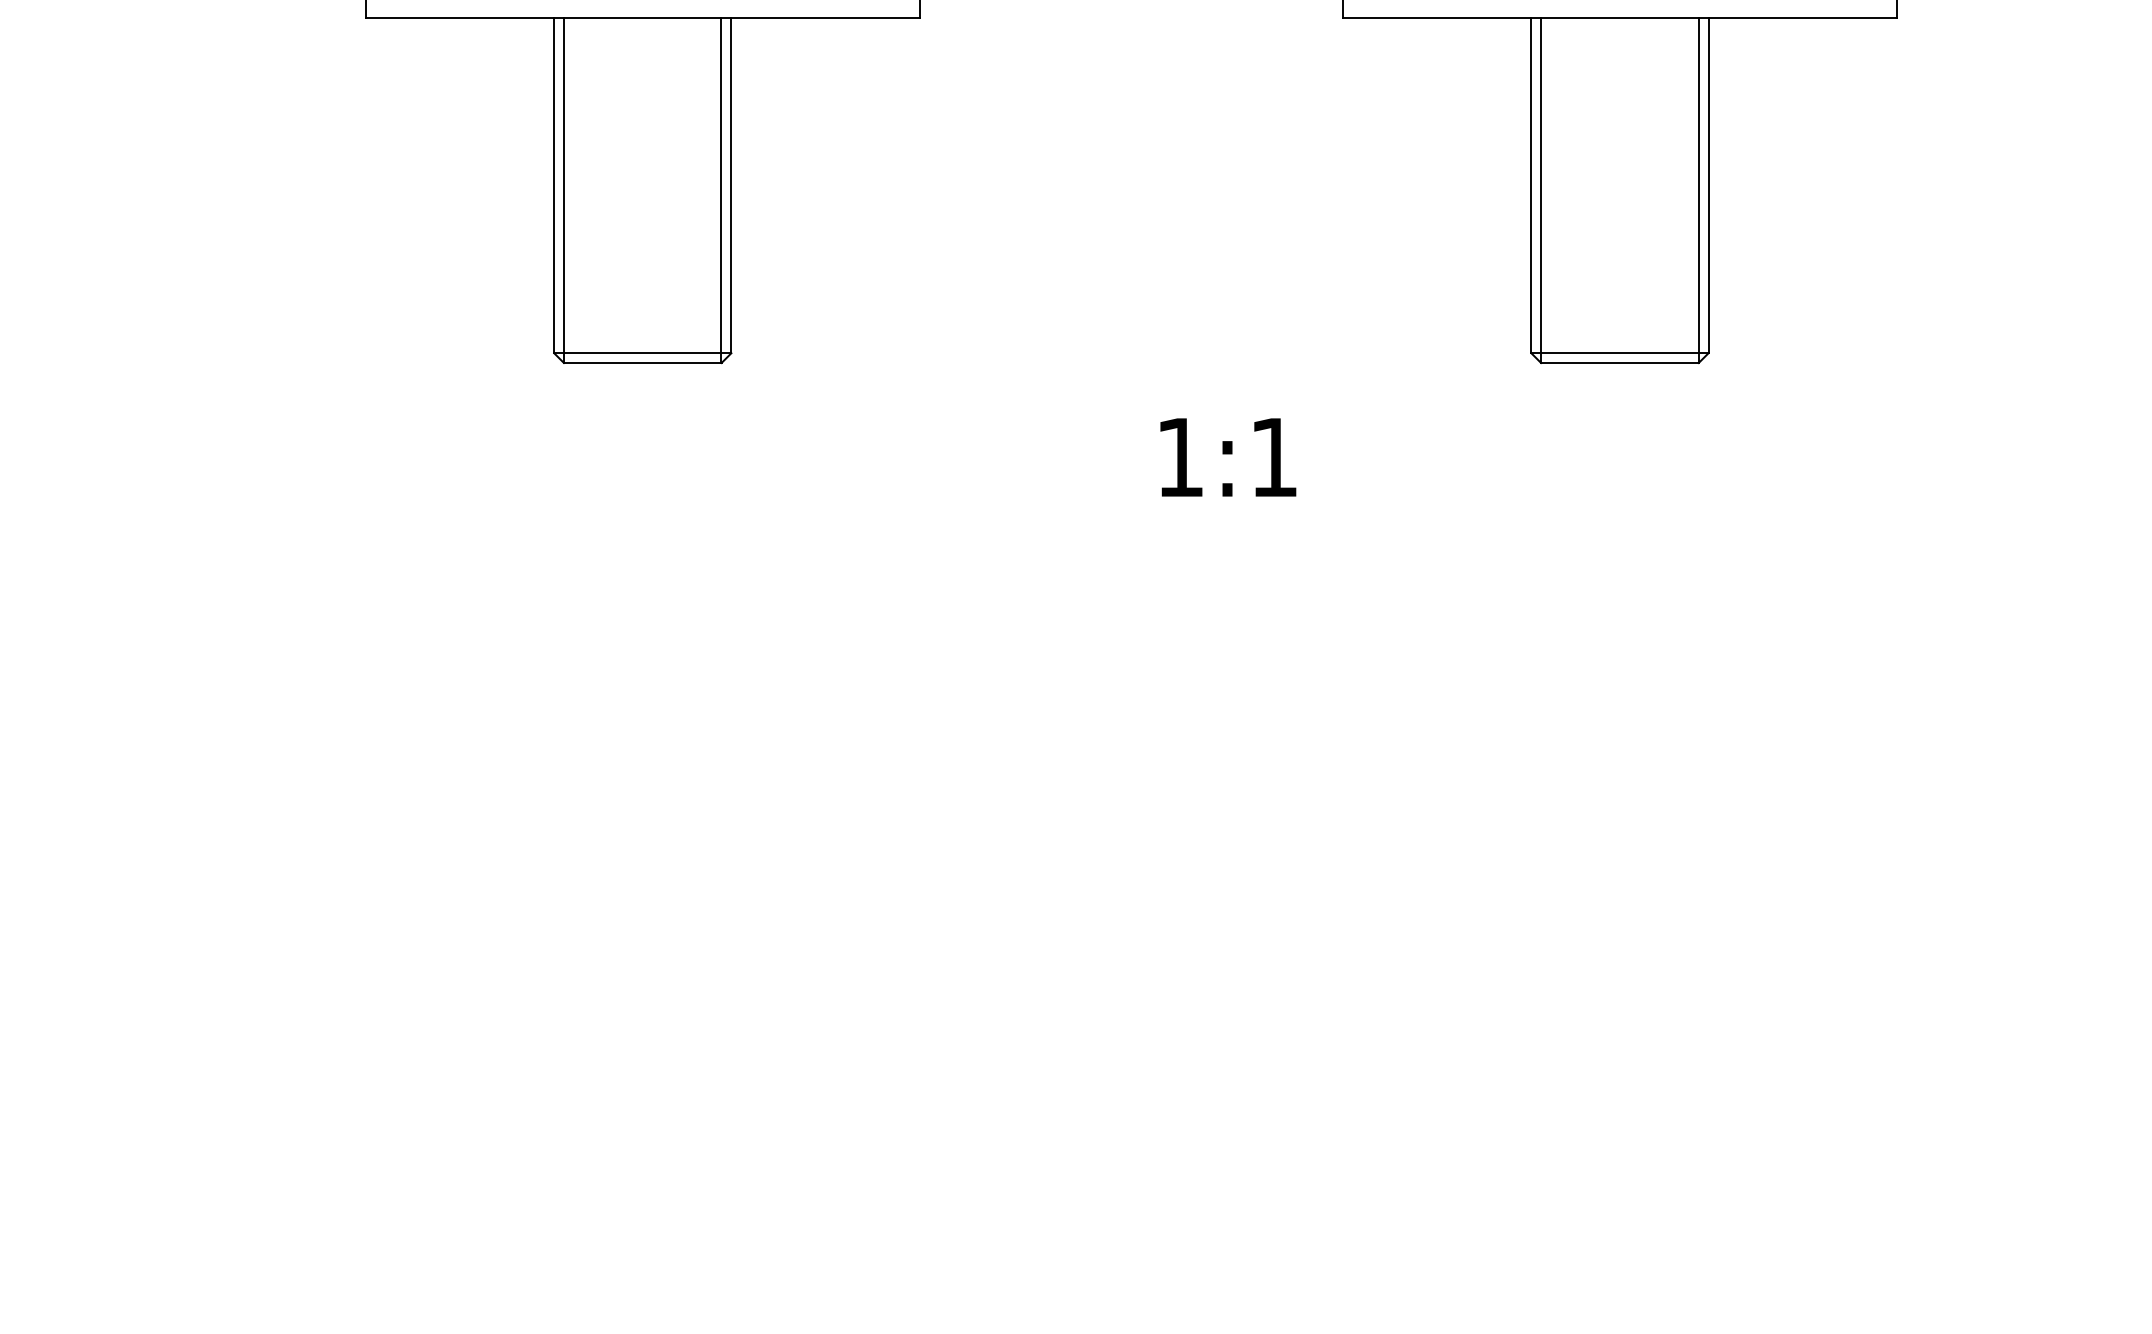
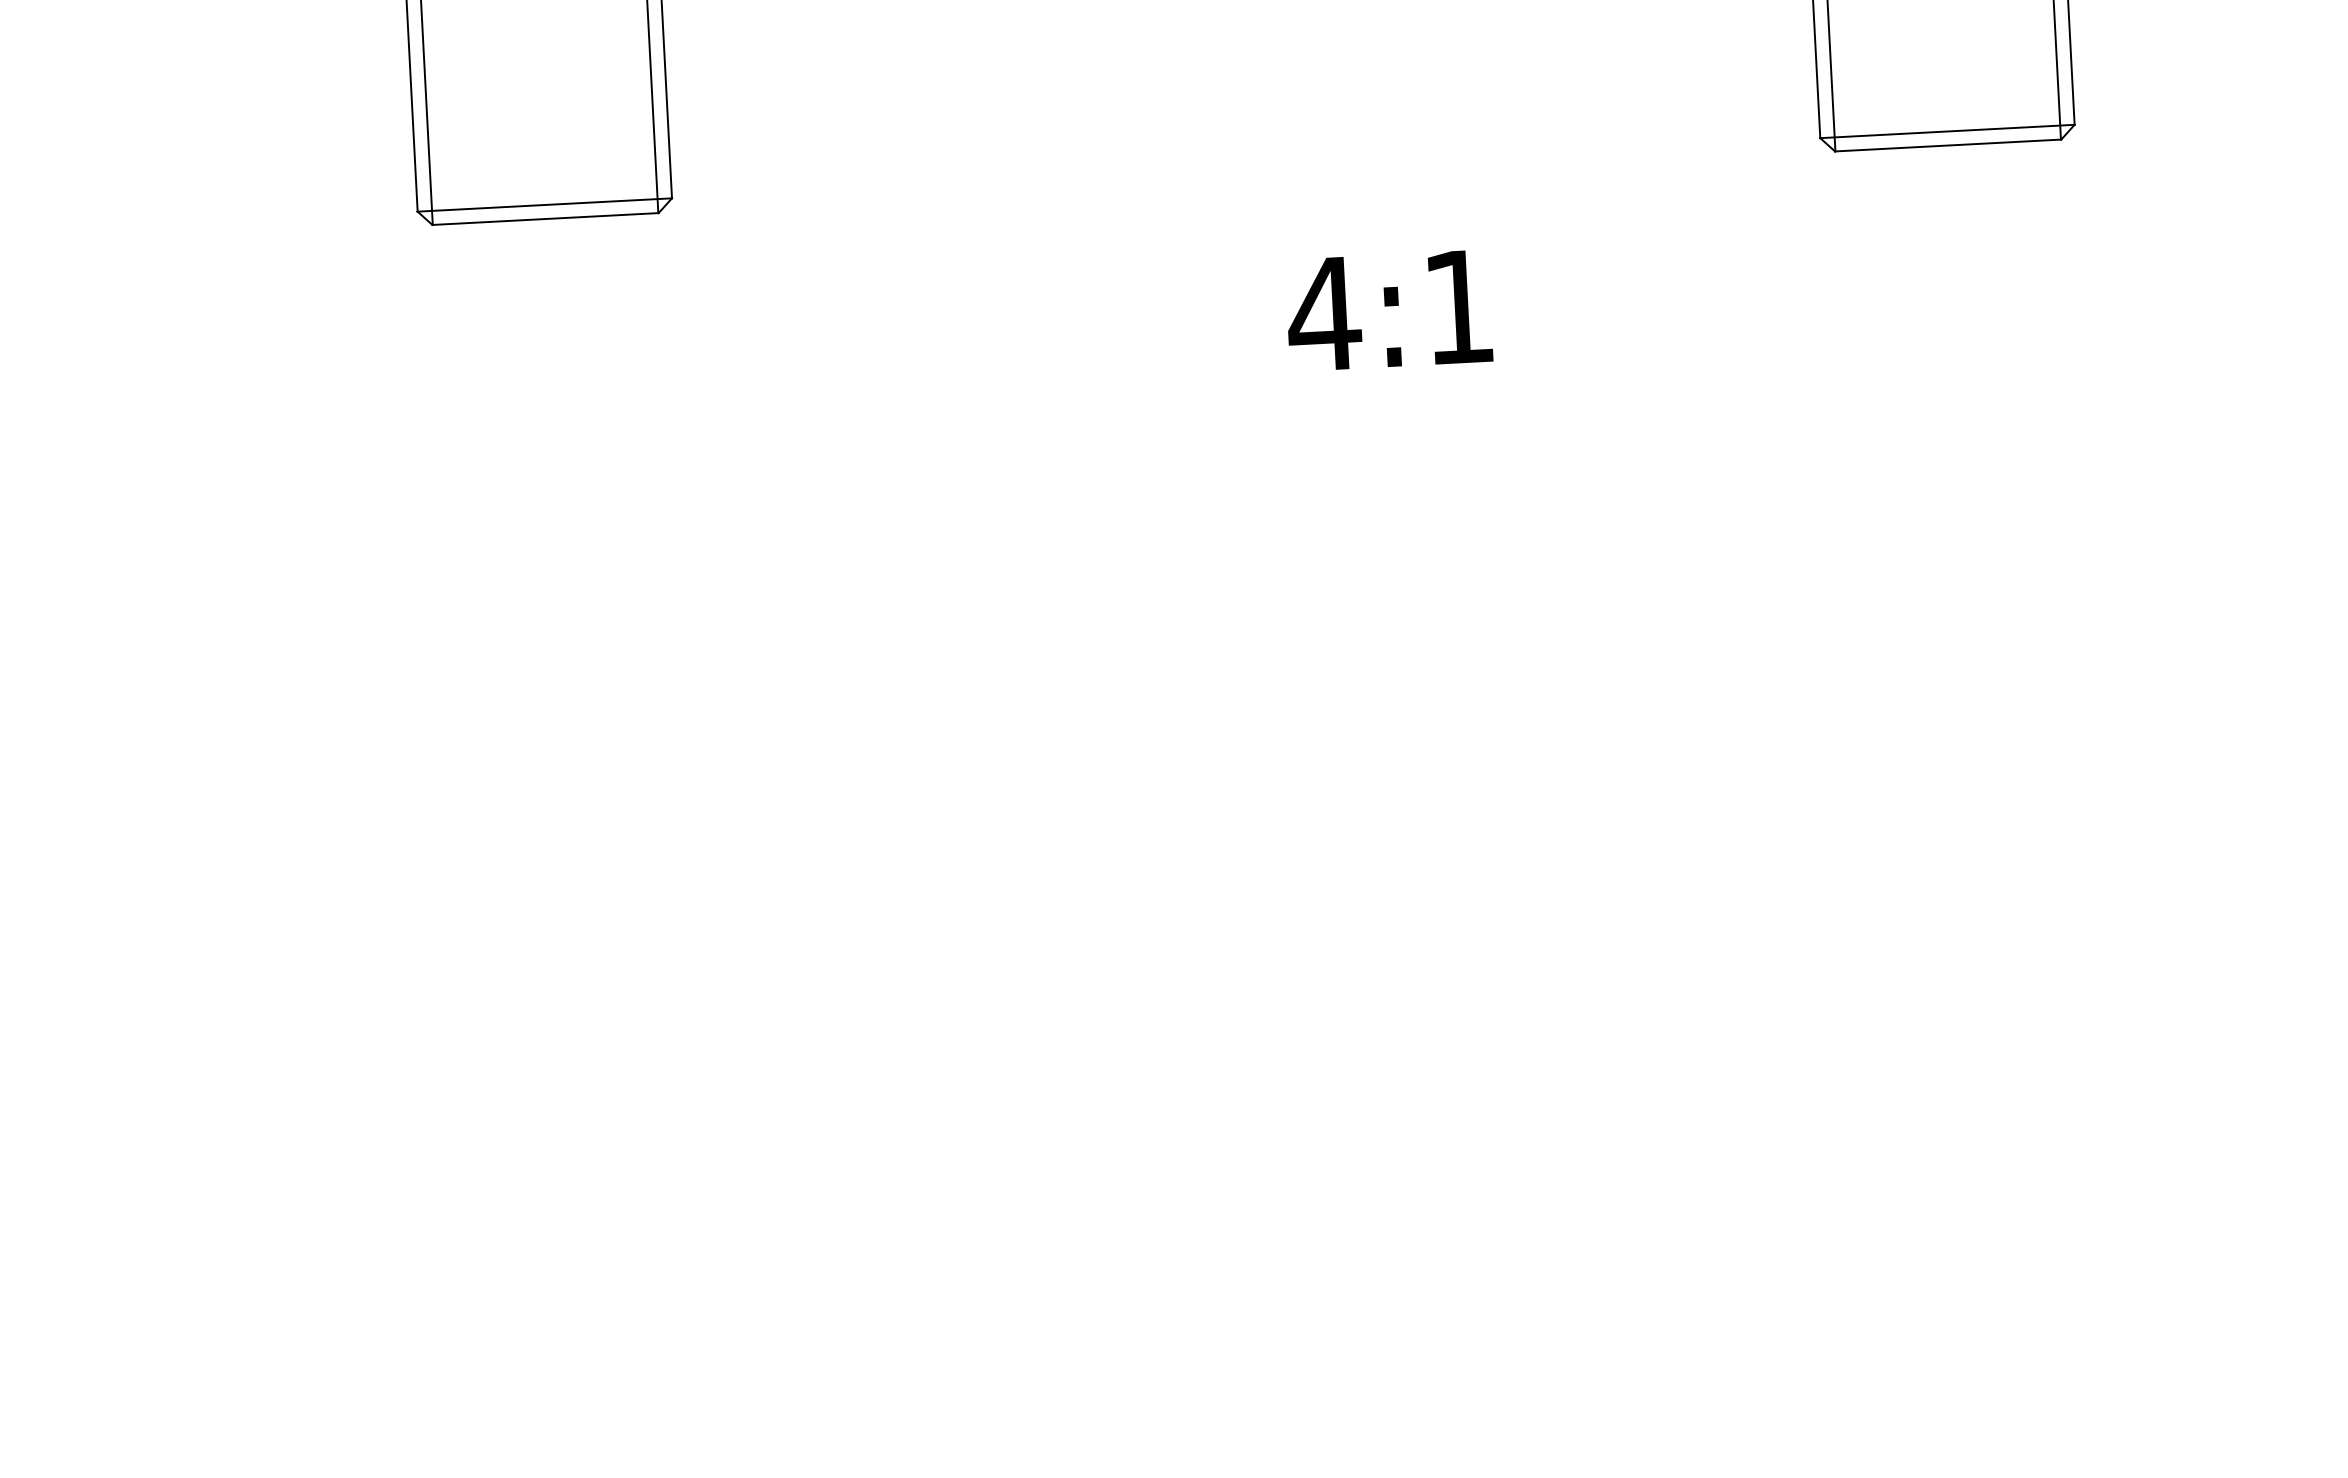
text: (1179, 457) -> (1323, 314), 1:1 -> 4:1

